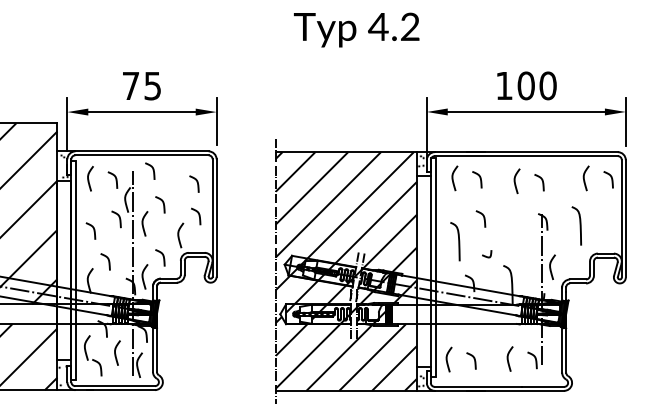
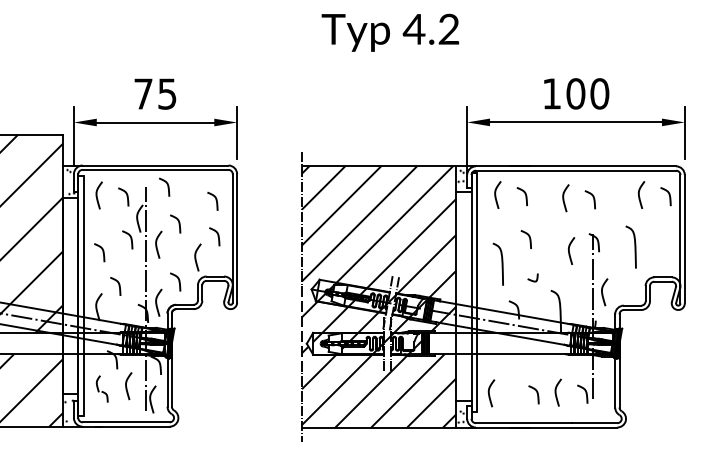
curve: (520, 229) -> (569, 250), added
part: (93, 355) -> (102, 388), size x0.6
curve: (473, 359) -> (536, 393), moved

